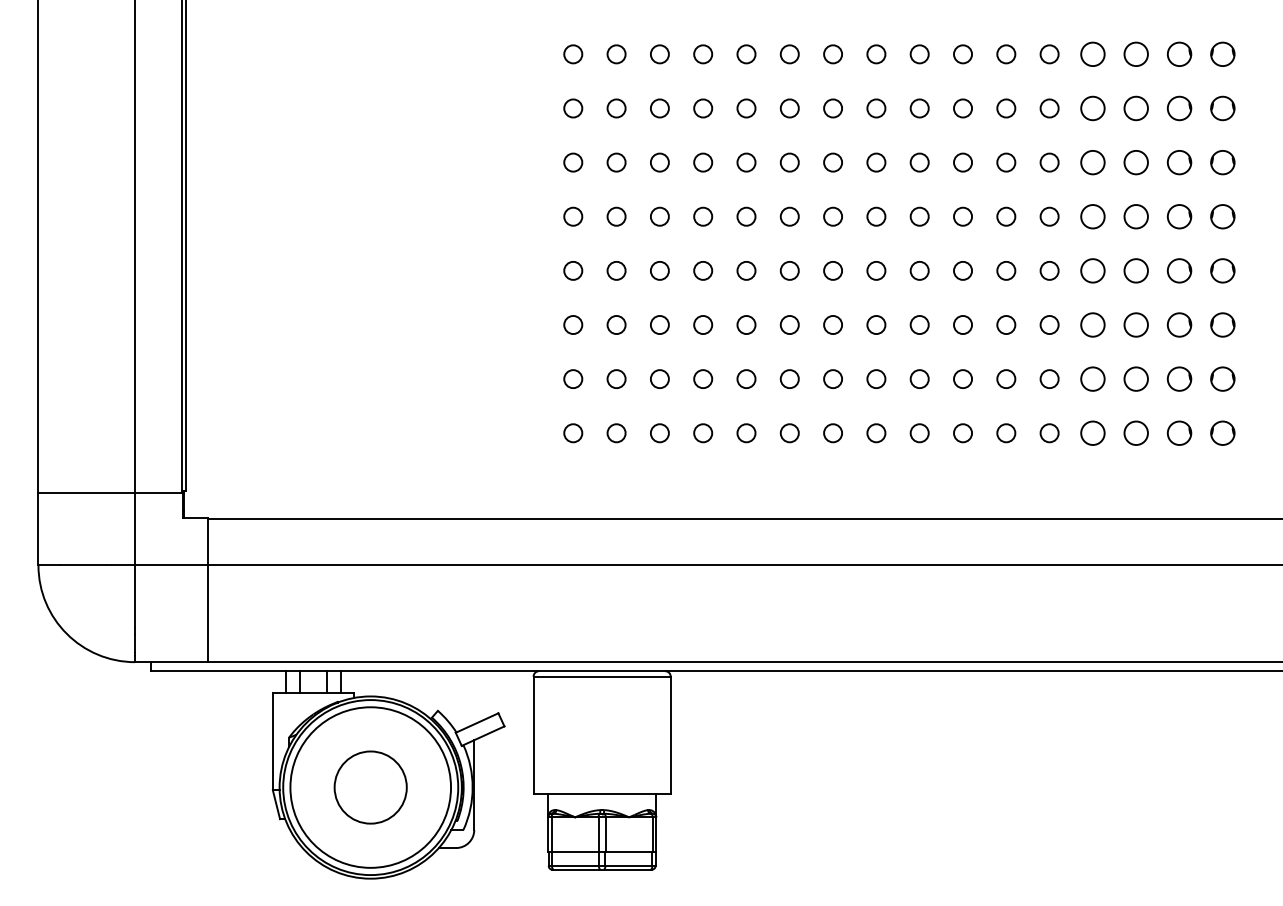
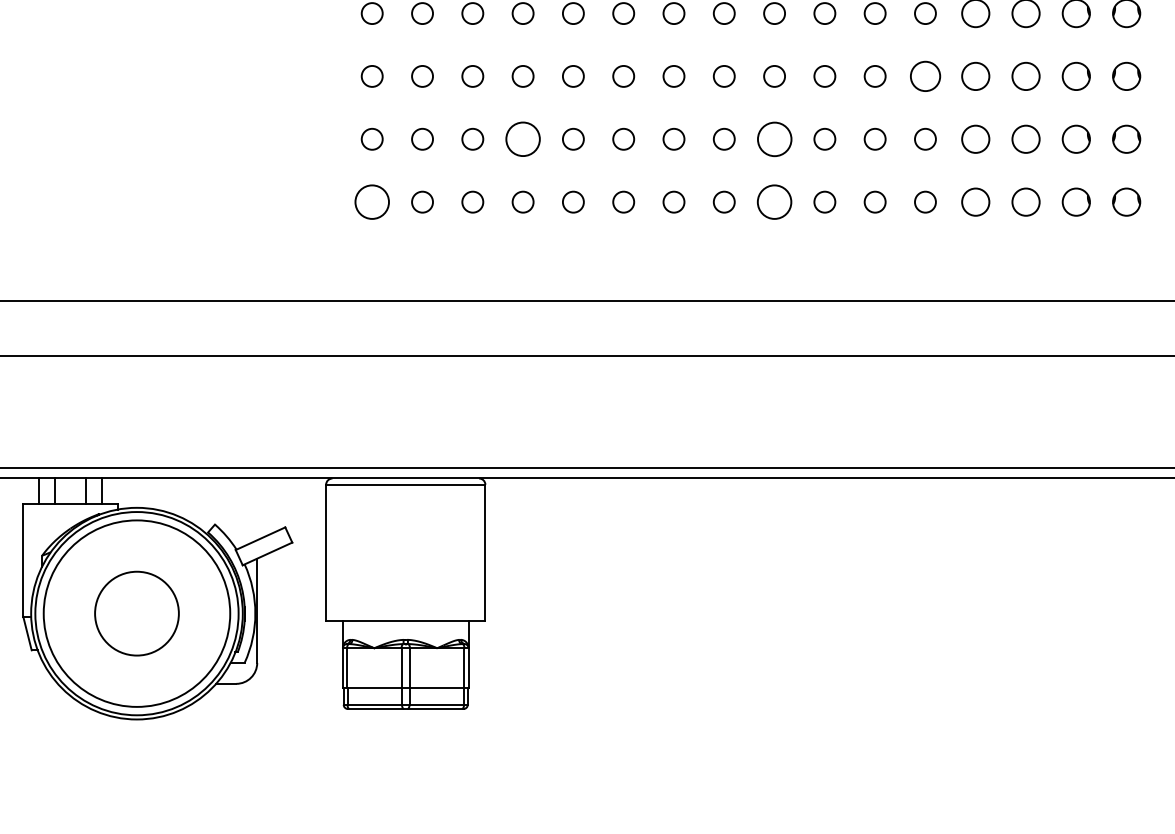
circle: (1049, 324) -> (925, 75), size x1.4
circle: (919, 378) -> (774, 138), size x1.6
circle: (703, 379) -> (523, 139), size x1.6
circle: (573, 433) -> (372, 202), size x1.6
circle: (919, 433) -> (774, 202), size x1.6

